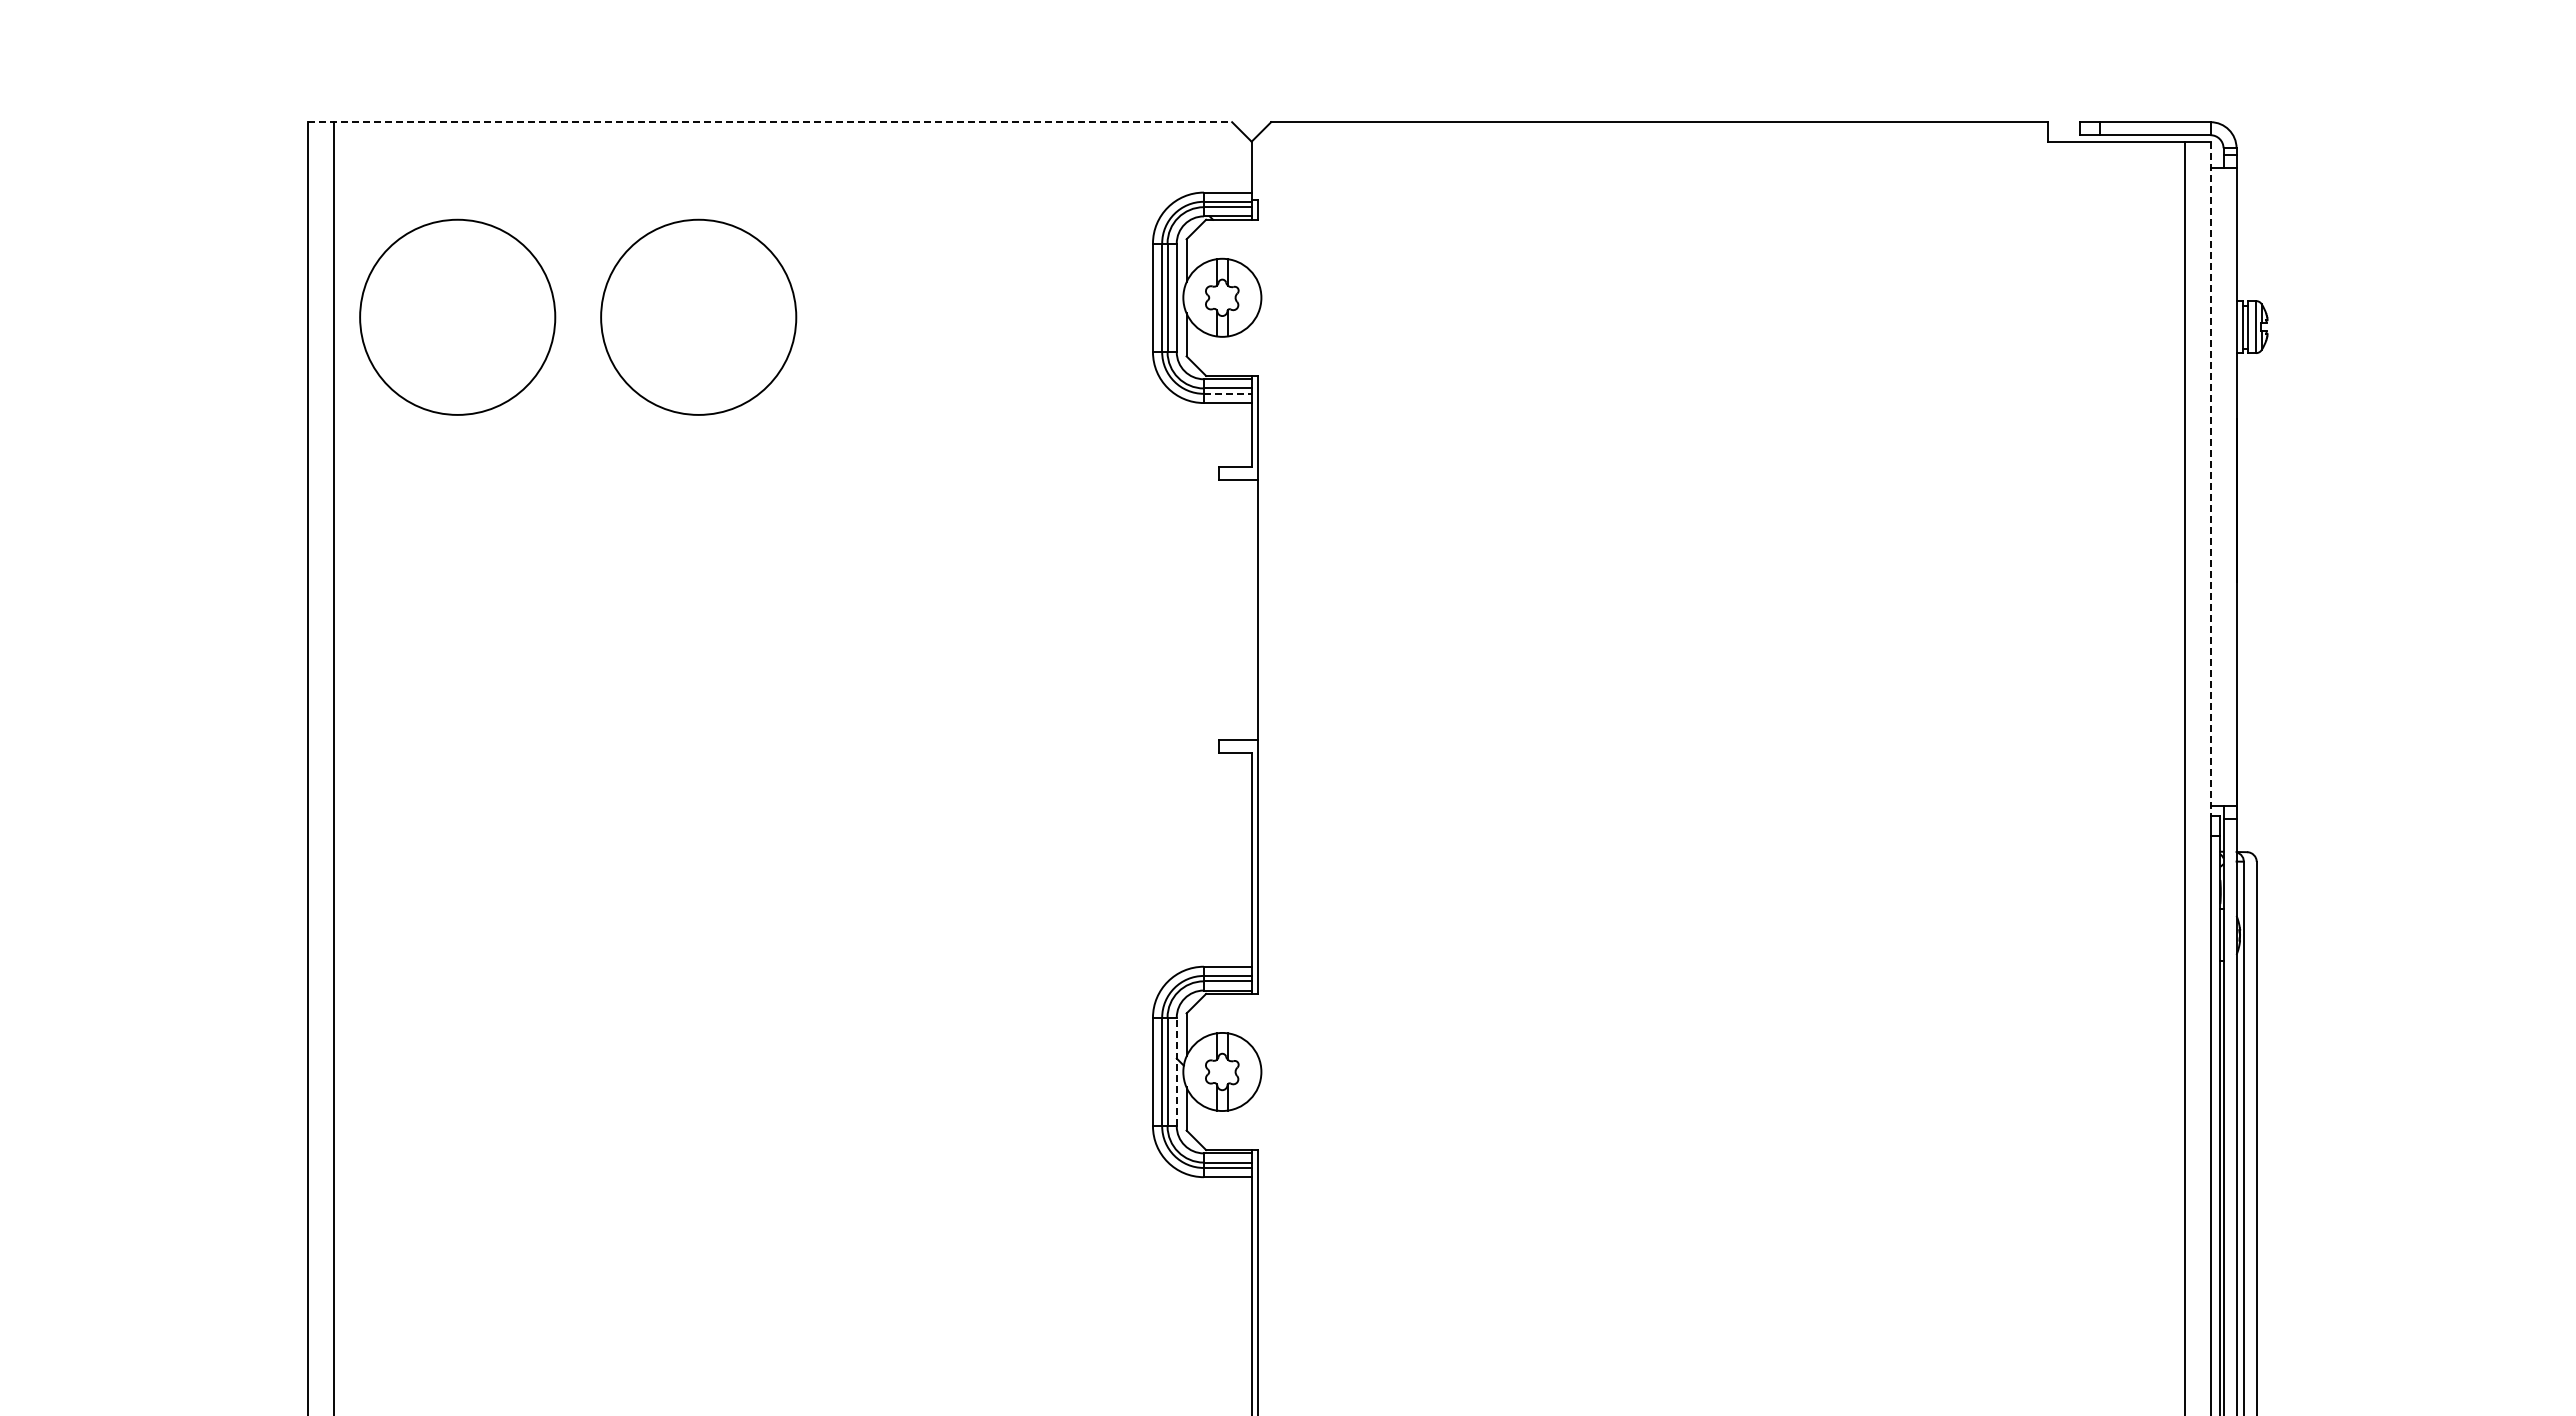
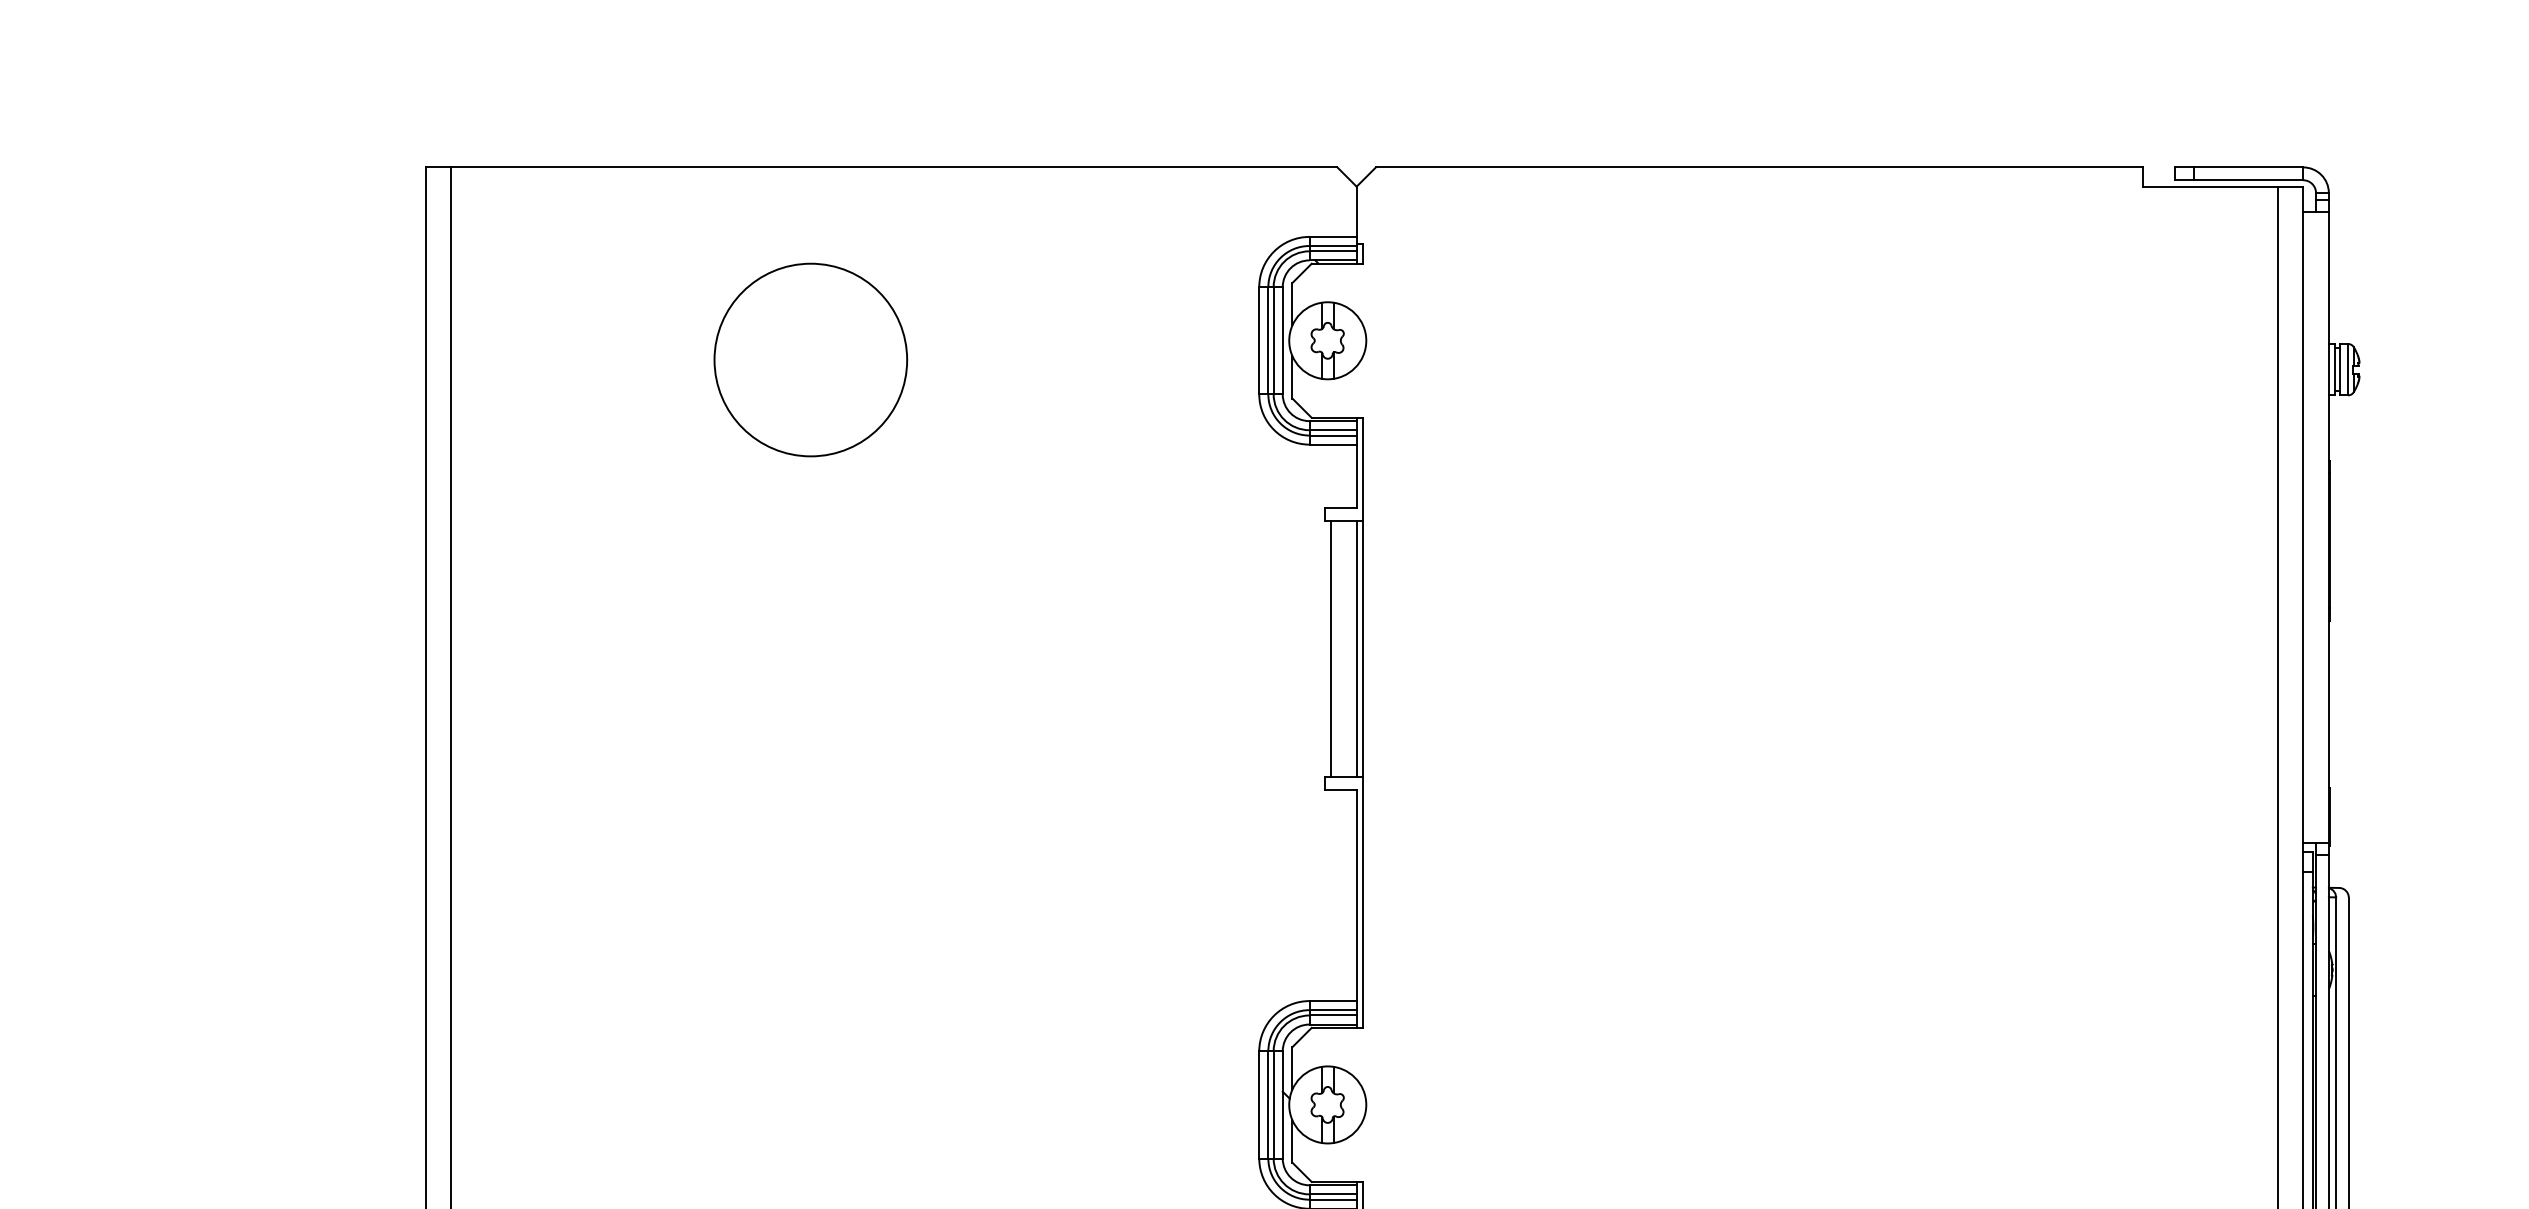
line: (770, 122) -> (881, 167), dashed -> solid
circle: (457, 316) -> (572, 359), removed
line: (1227, 393) -> (1332, 435), dashed -> solid
line: (2210, 479) -> (2303, 520), dashed -> solid
line: (1225, 609) -> (1330, 648), added
line: (1251, 609) -> (1356, 648), added
line: (1176, 1071) -> (1282, 1104), dashed -> solid

